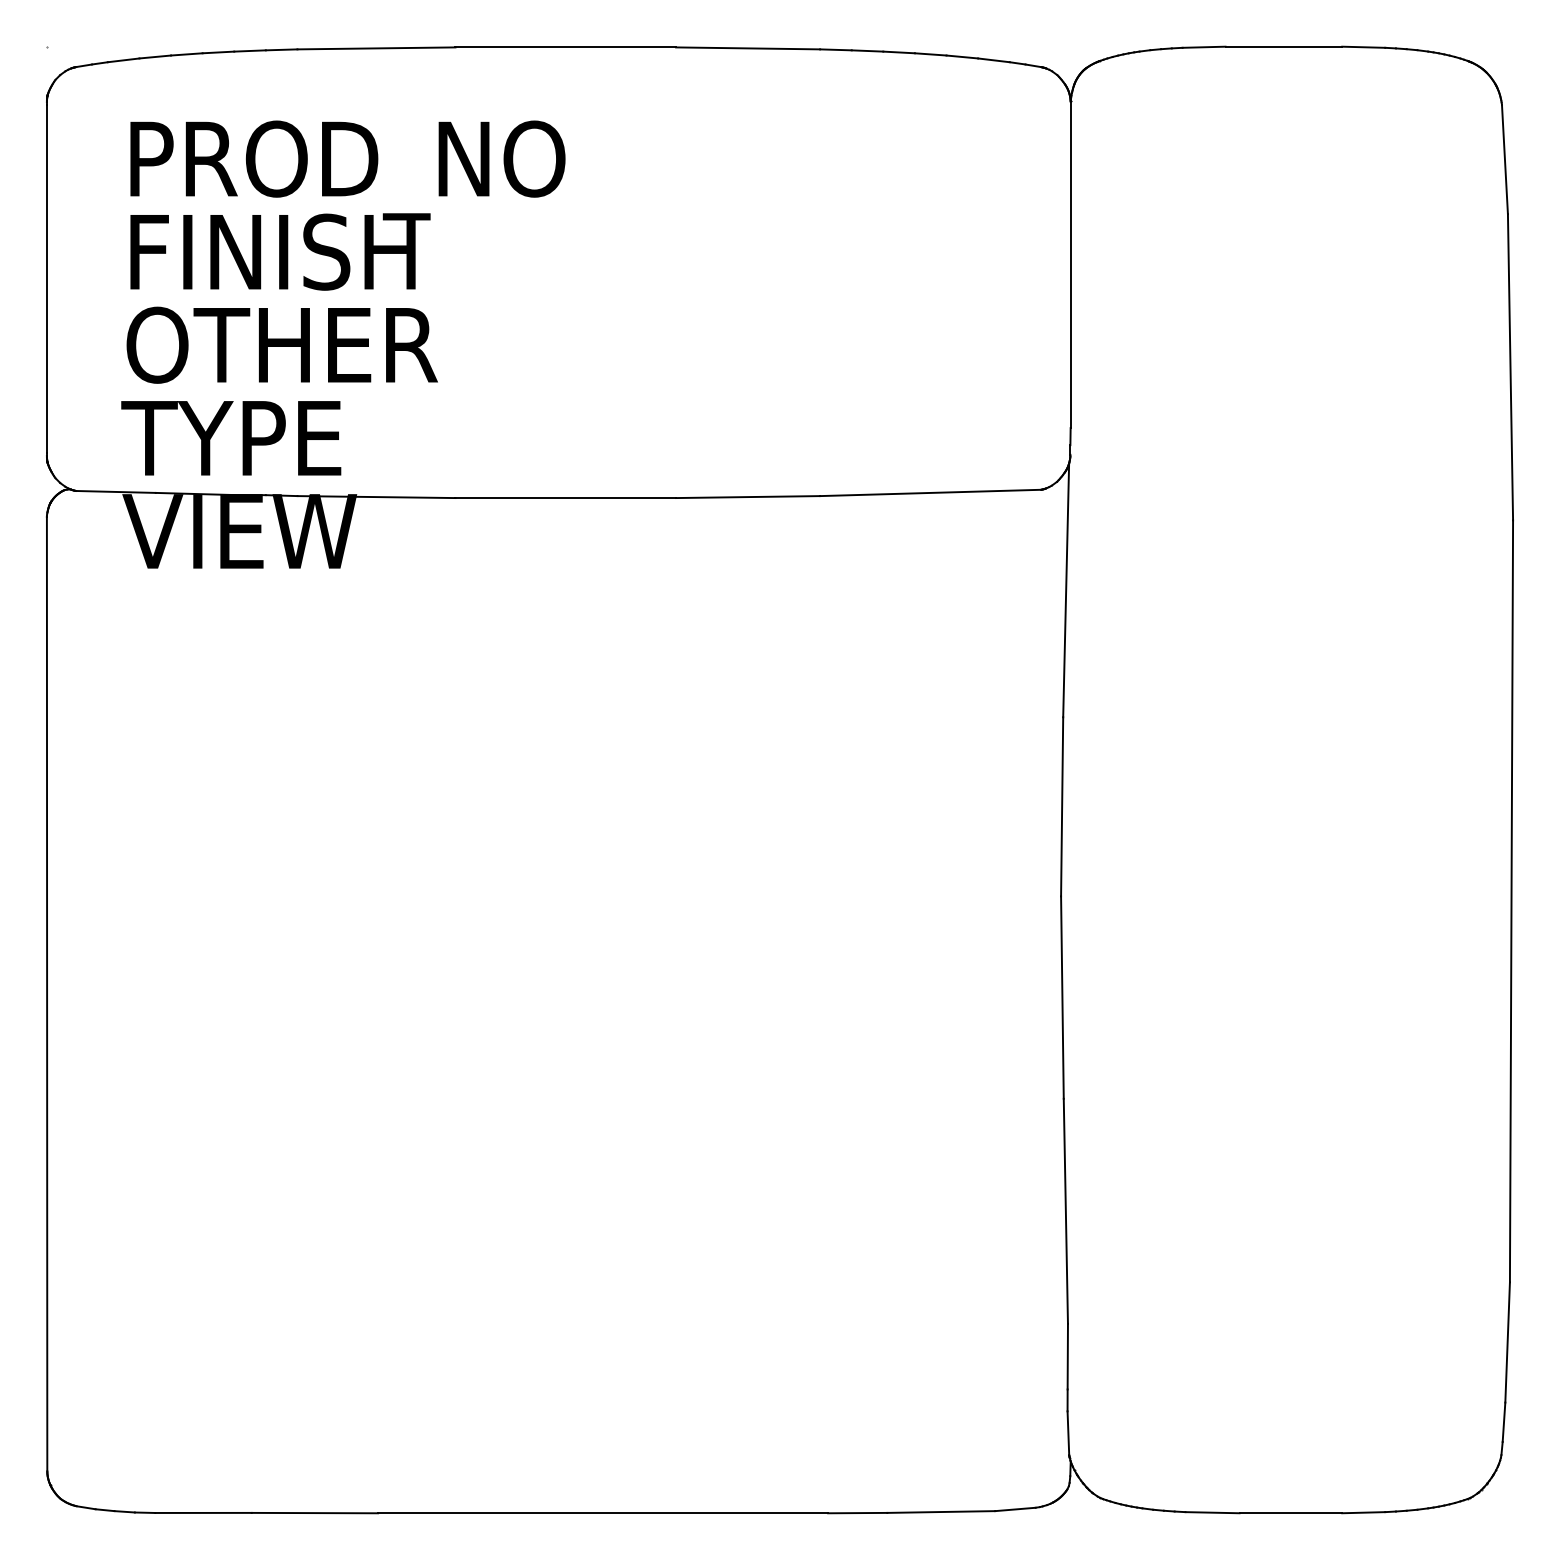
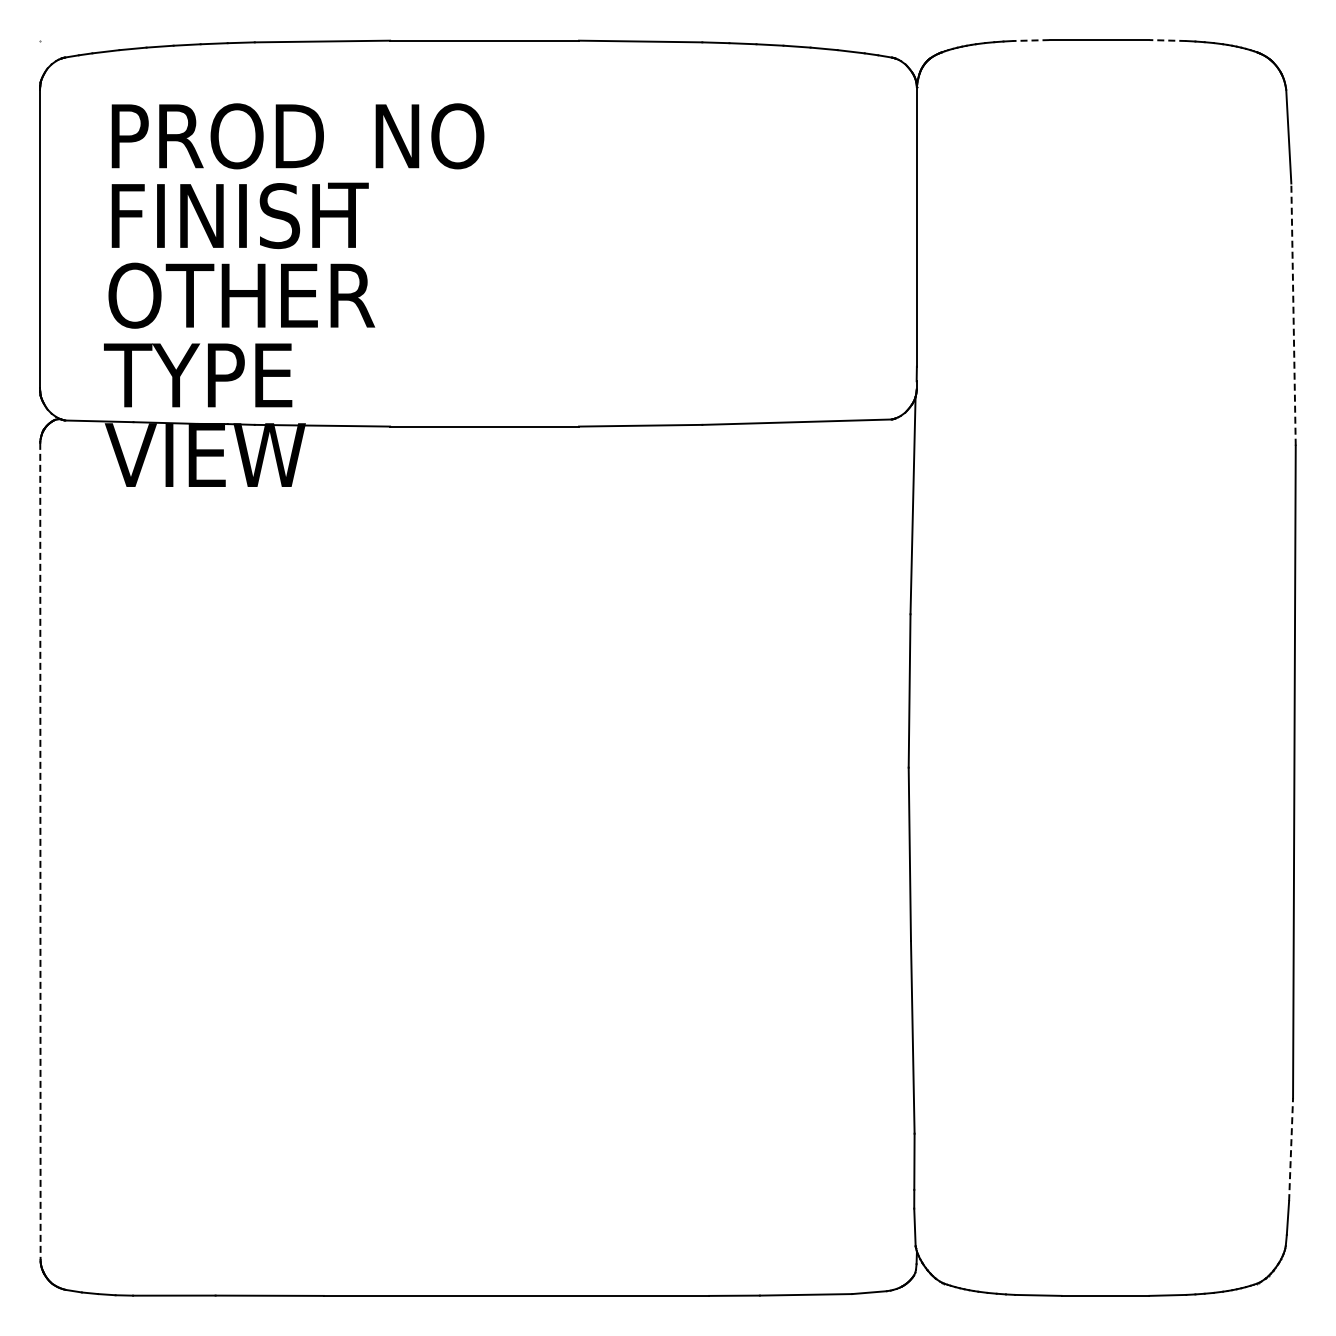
line: (1203, 47) -> (1030, 40), solid -> dashed
line: (1363, 47) -> (1167, 40), solid -> dashed
line: (1510, 367) -> (1293, 314), solid -> dashed
line: (47, 994) -> (40, 851), solid -> dashed
line: (1508, 1342) -> (1291, 1149), solid -> dashed

